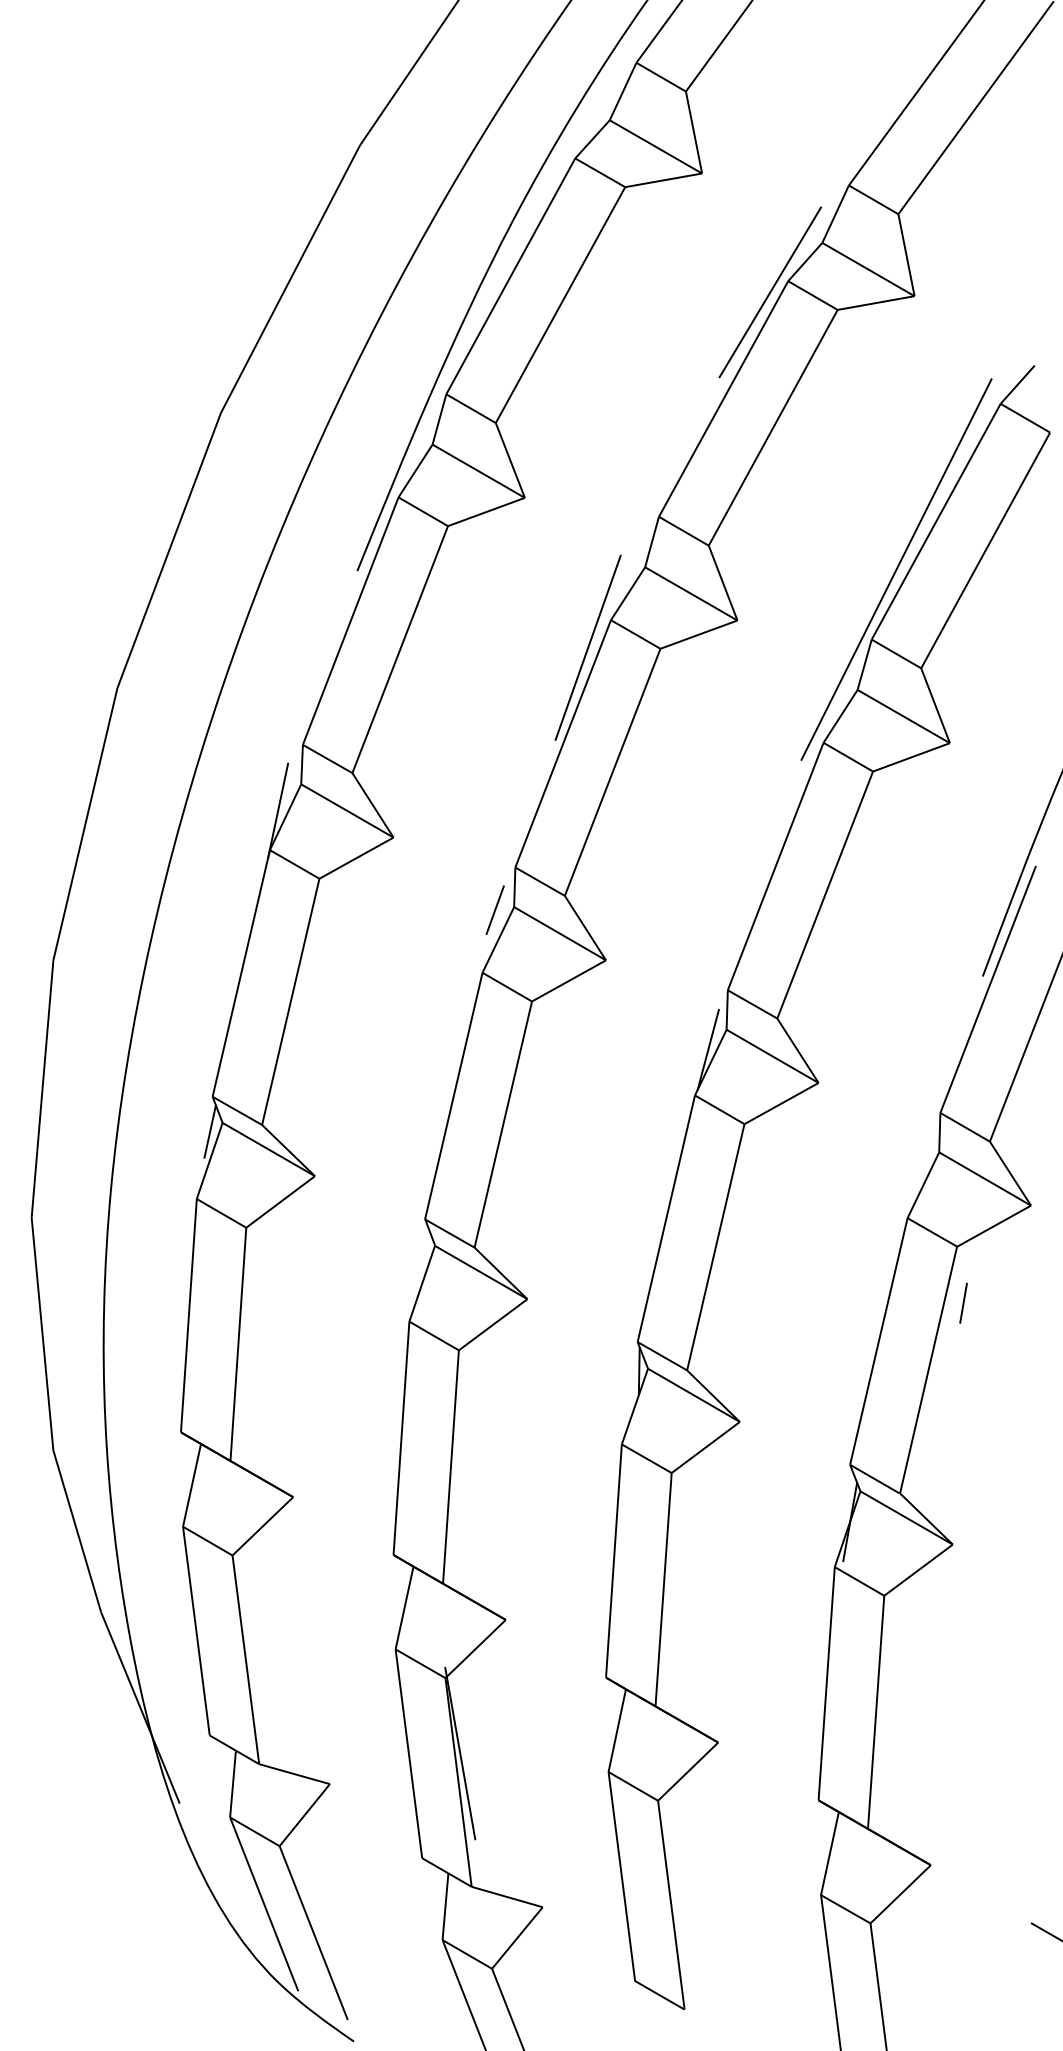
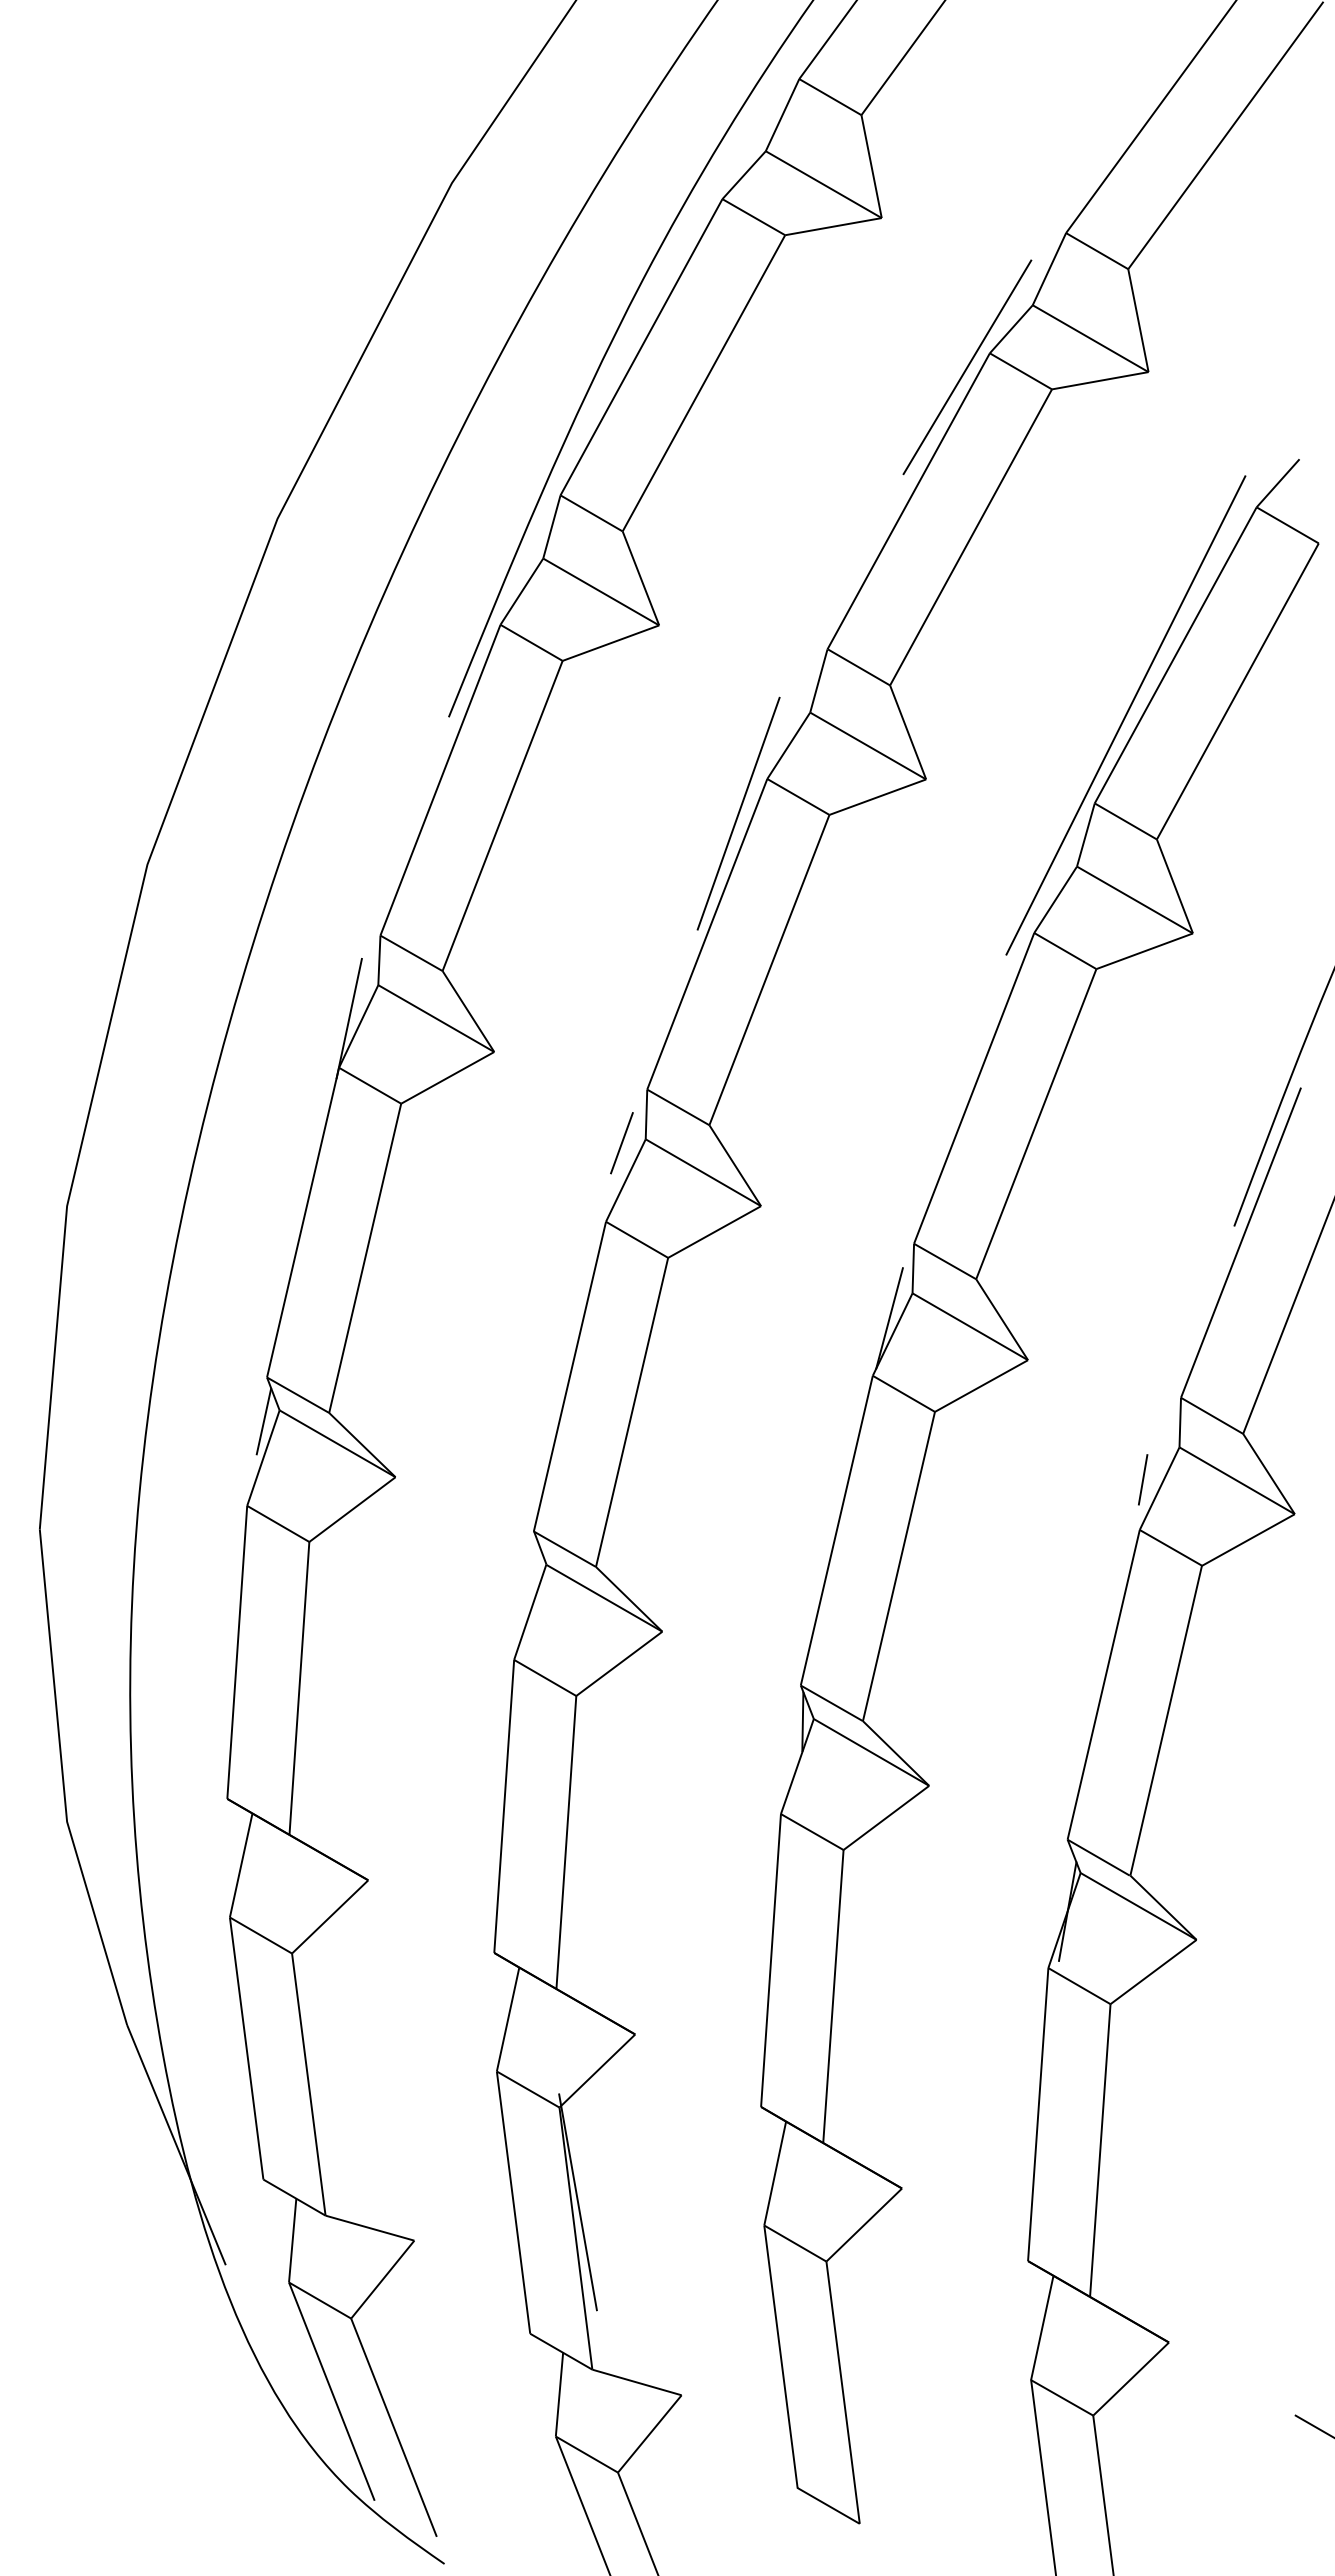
line: (963, 1303) -> (1143, 1479), moved

